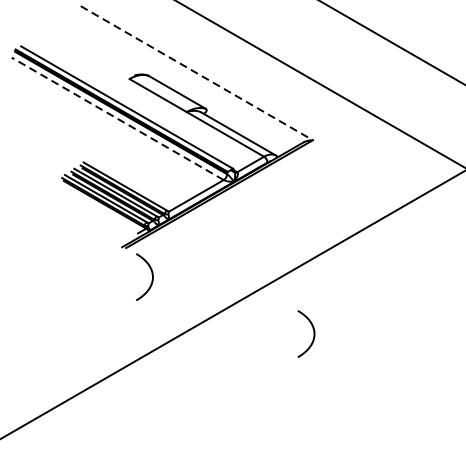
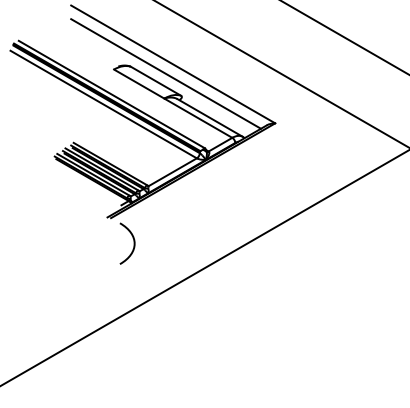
line: (197, 73) -> (173, 64), dashed -> solid
line: (188, 83) -> (165, 73), added
line: (117, 118) -> (103, 104), dashed -> solid
curve: (313, 333) -> (275, 293), removed

